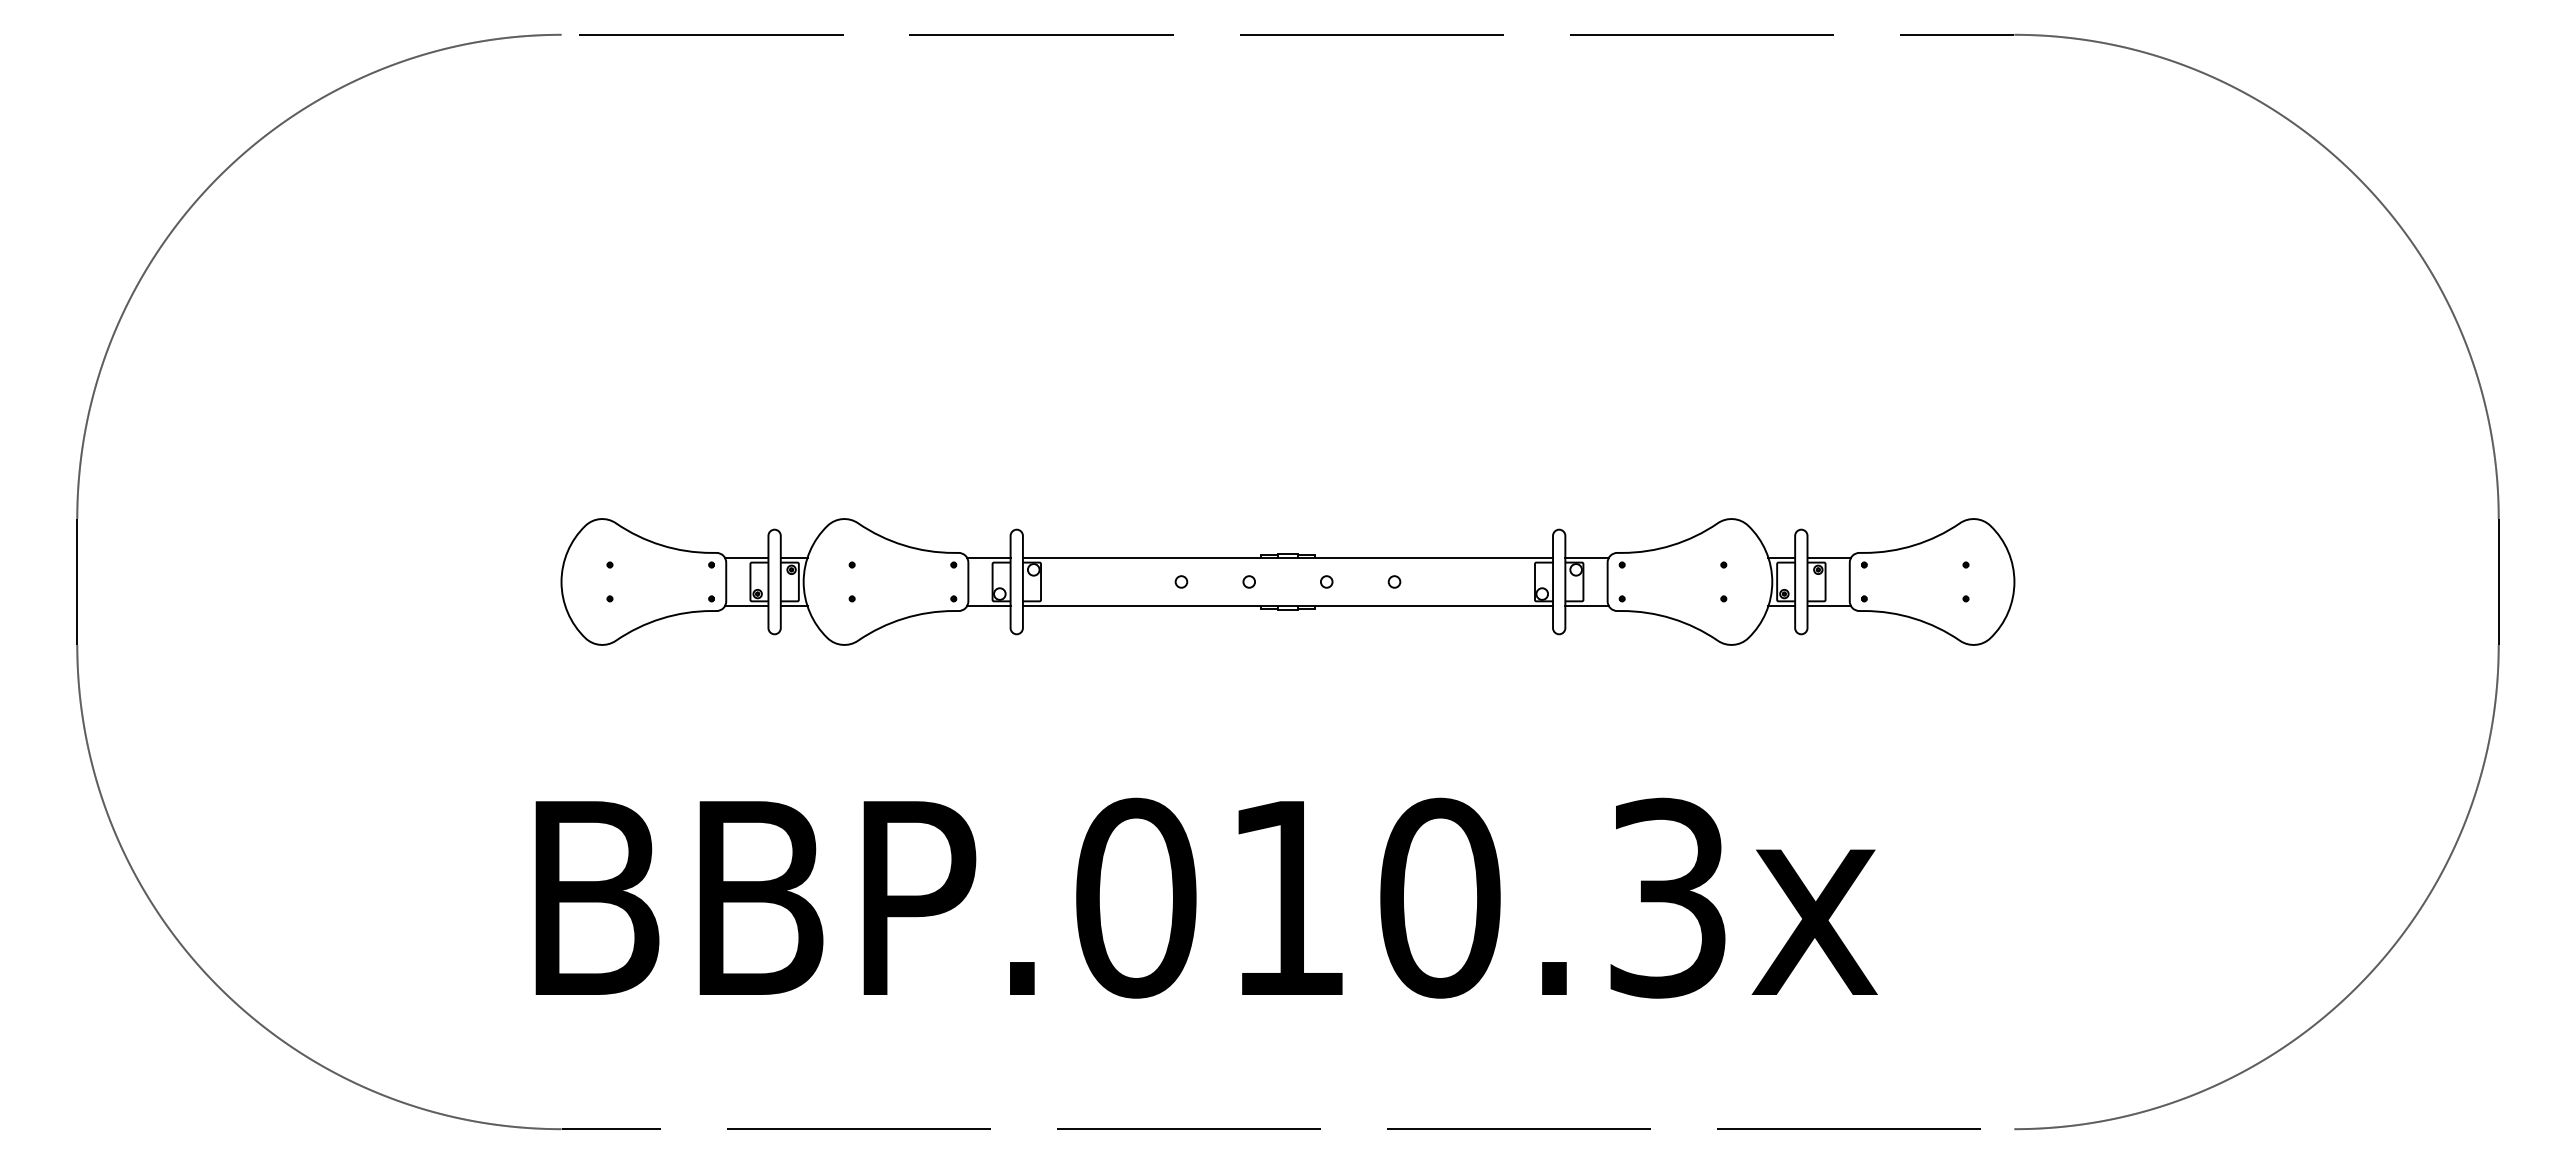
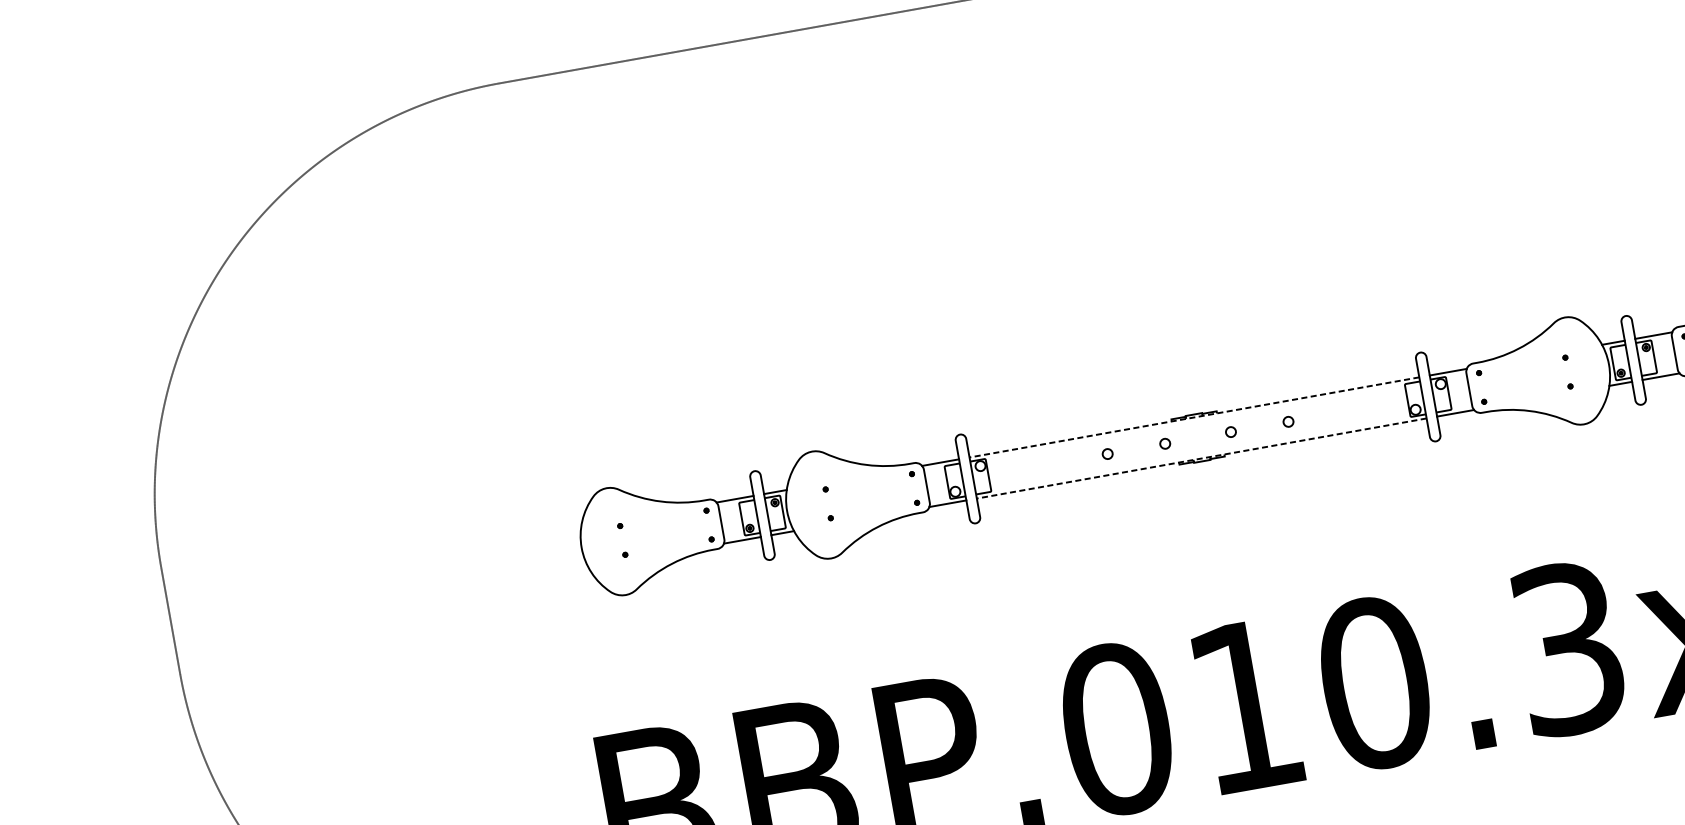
line: (1287, 557) -> (1193, 417), solid -> dashed
line: (1287, 606) -> (1201, 458), solid -> dashed

